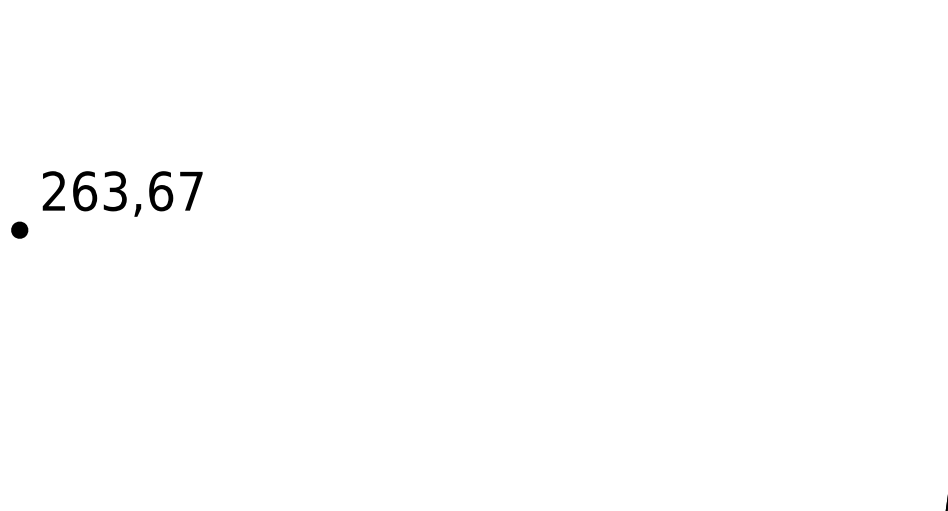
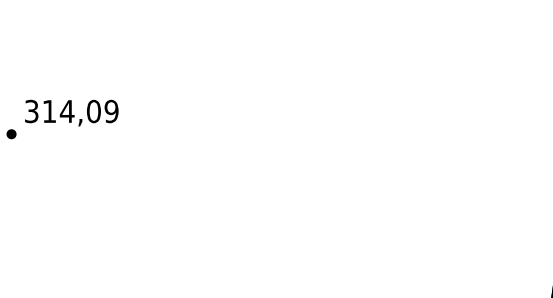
text: (122, 191) -> (71, 111), 263,67 -> 314,09

